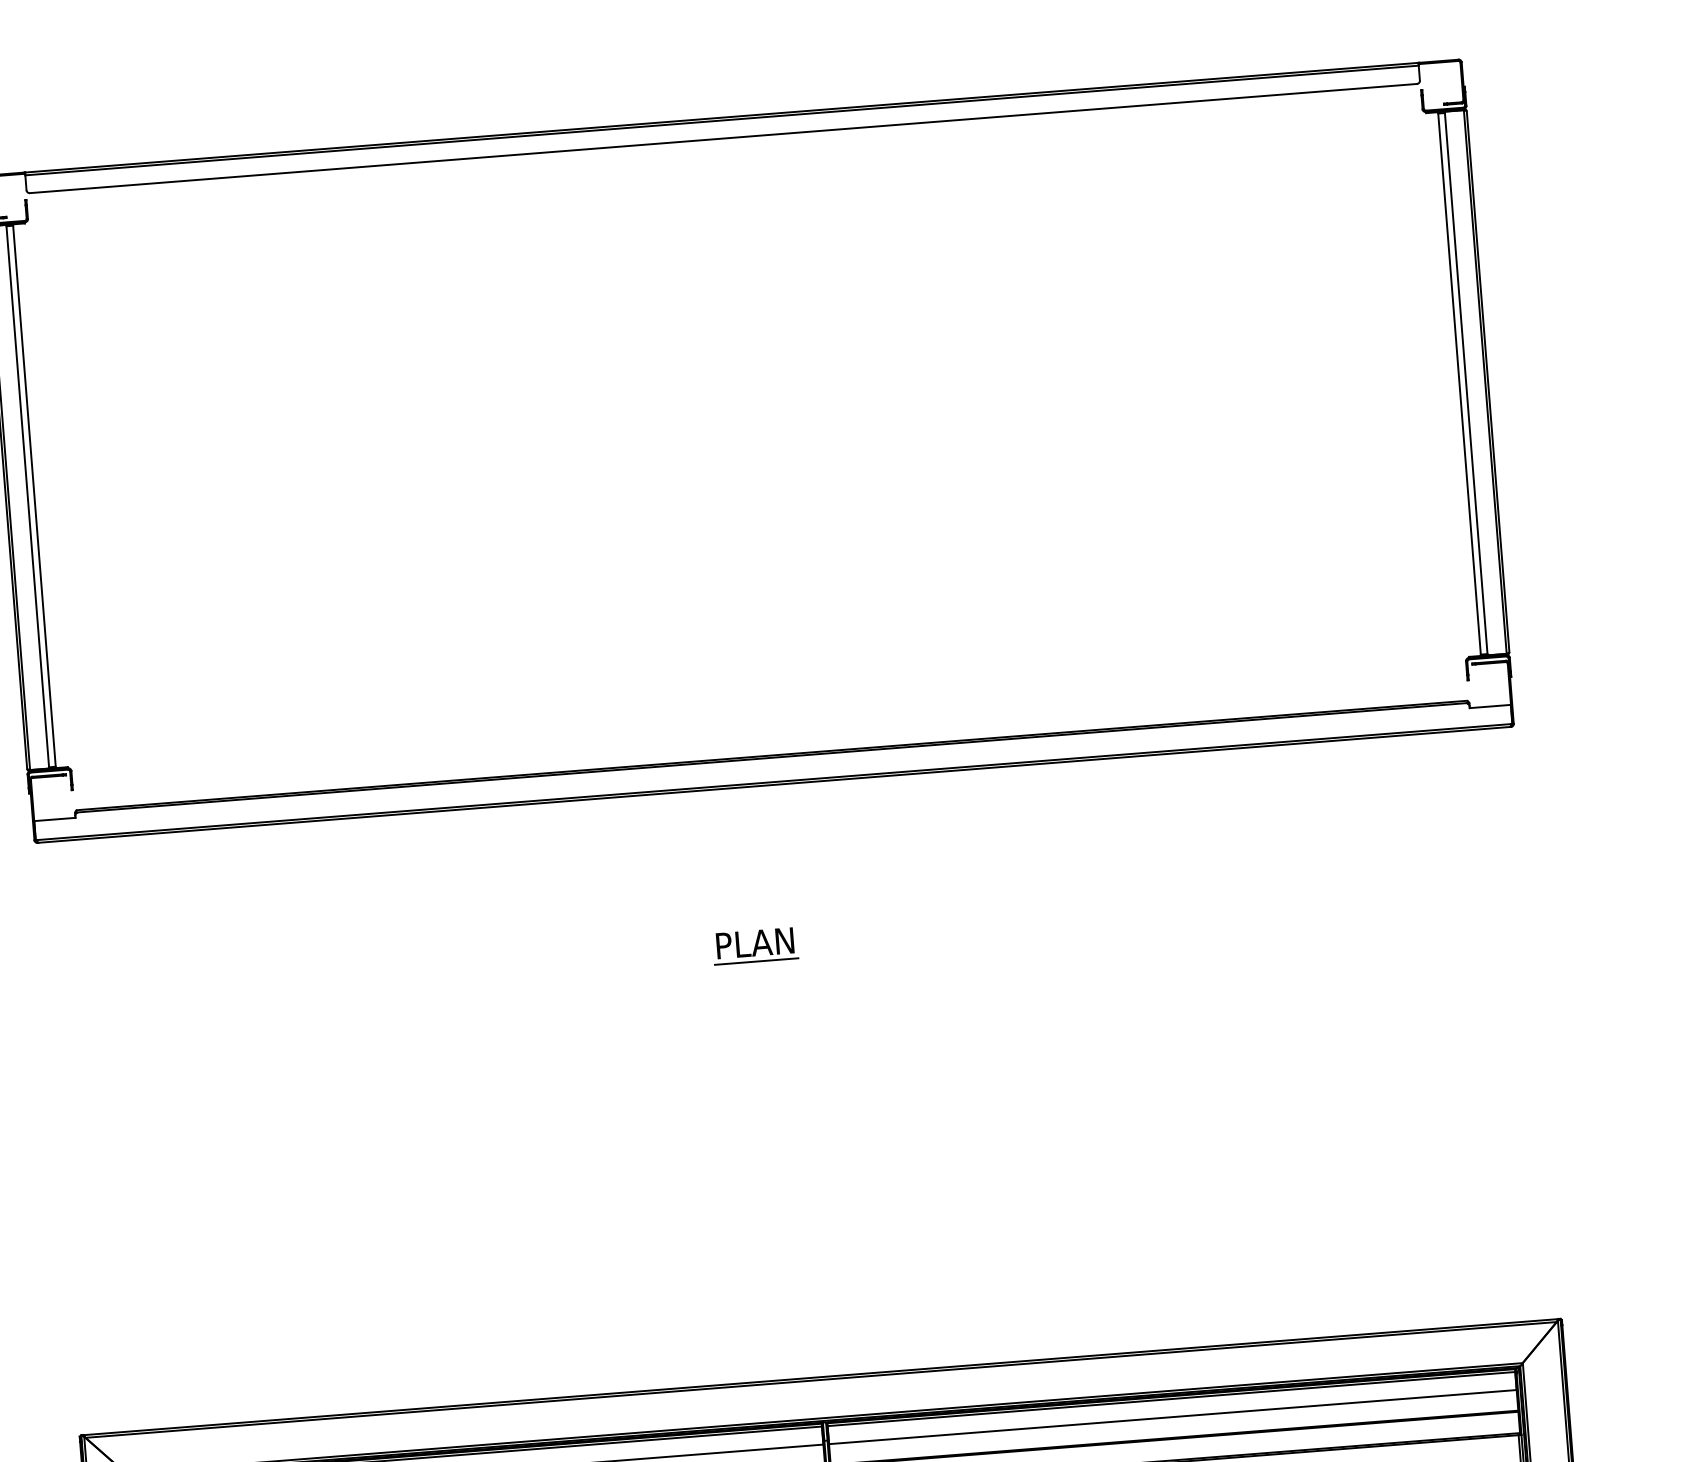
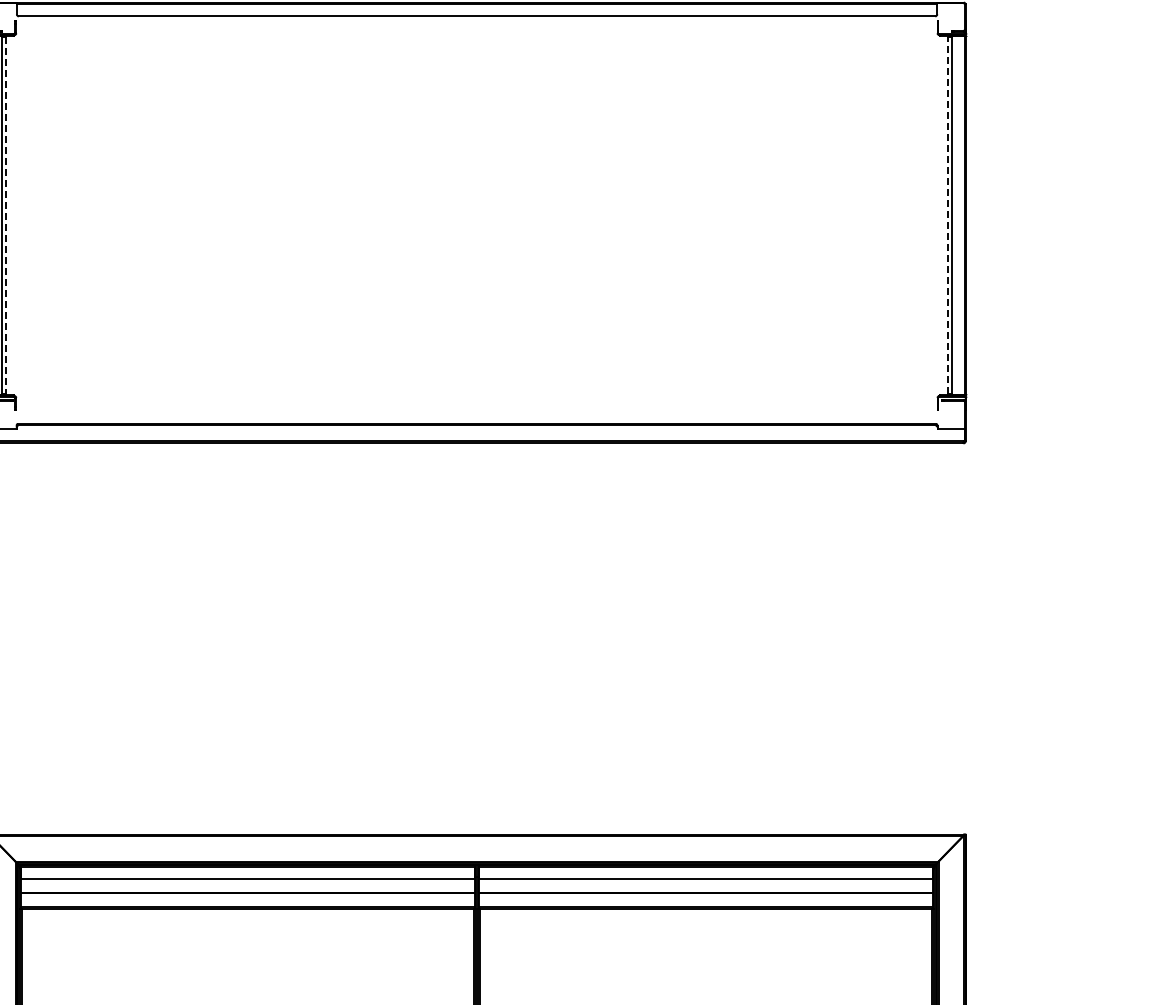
line: (1459, 383) -> (947, 215), solid -> dashed
line: (34, 496) -> (6, 215), solid -> dashed
part: (755, 945) -> (456, 547), removed

